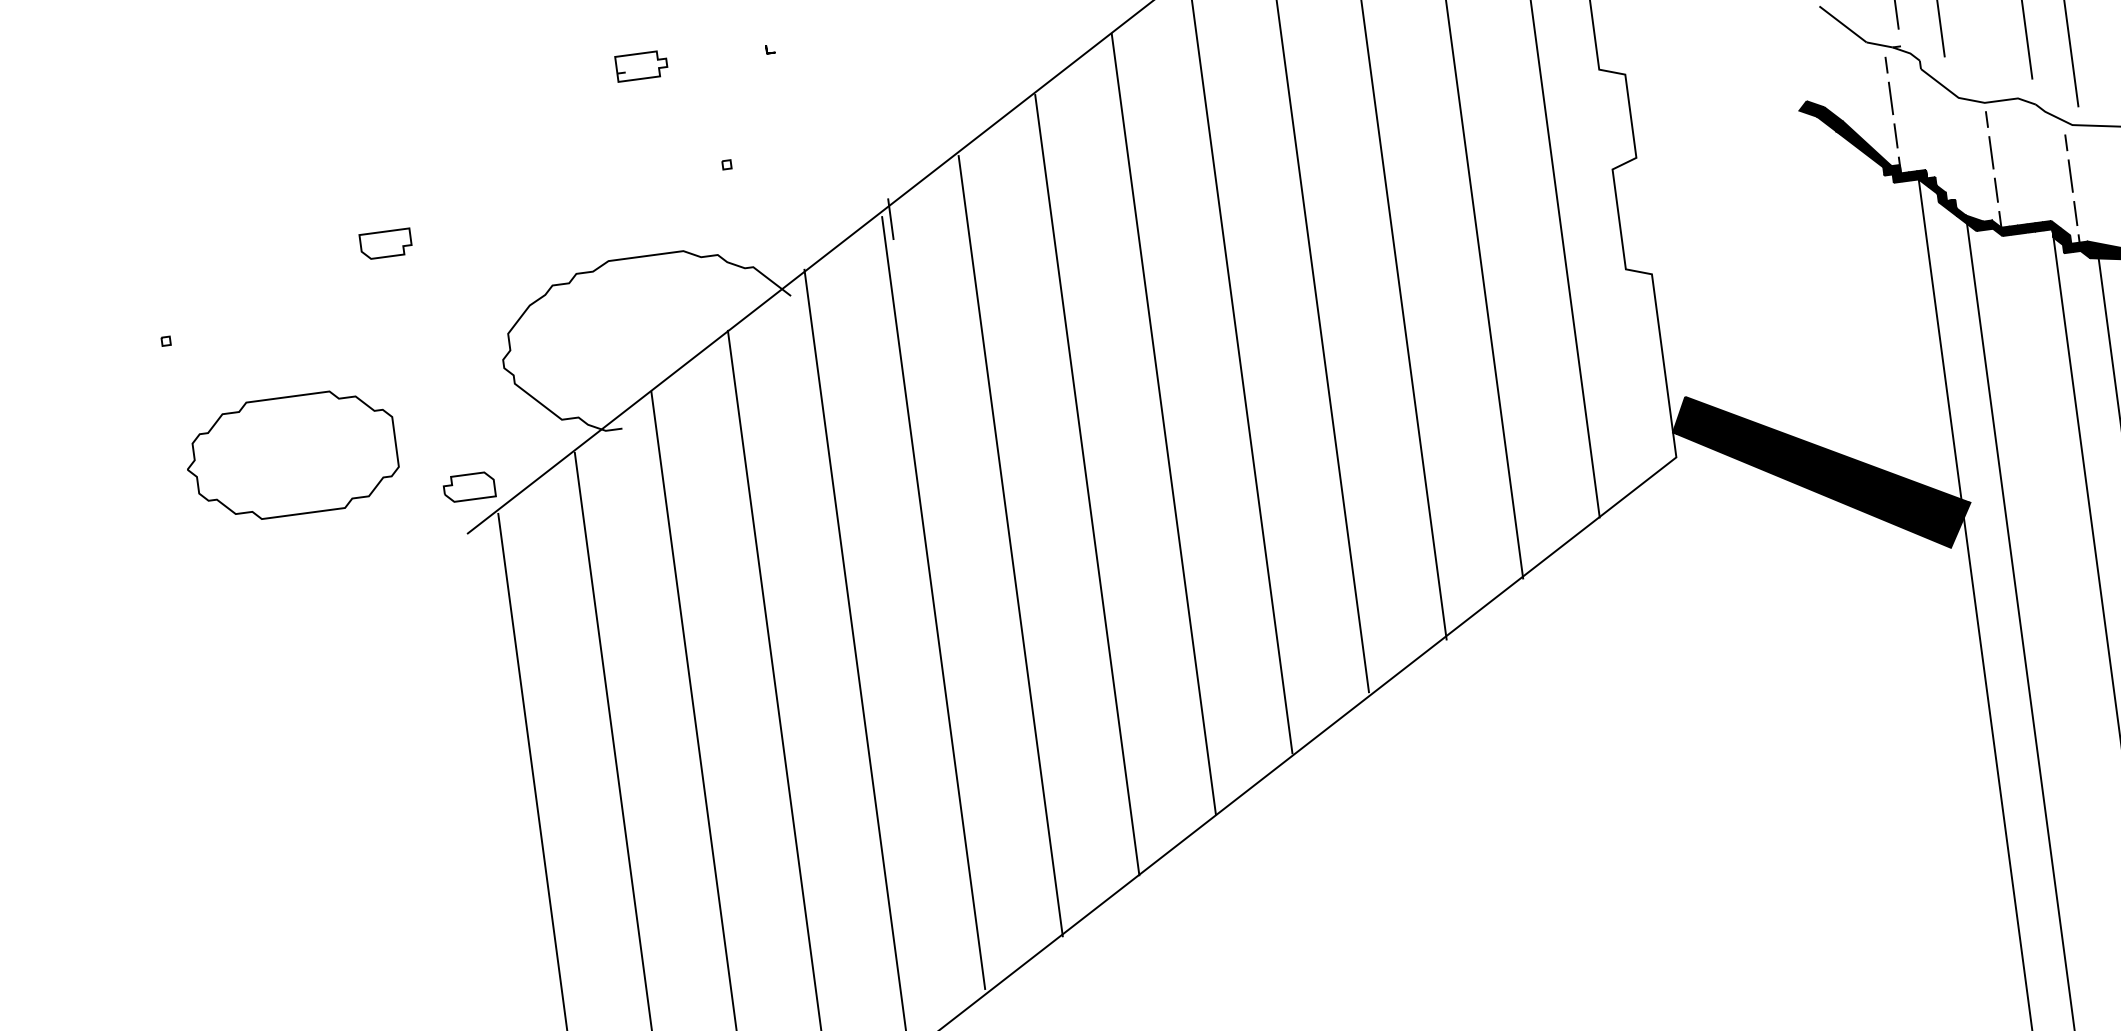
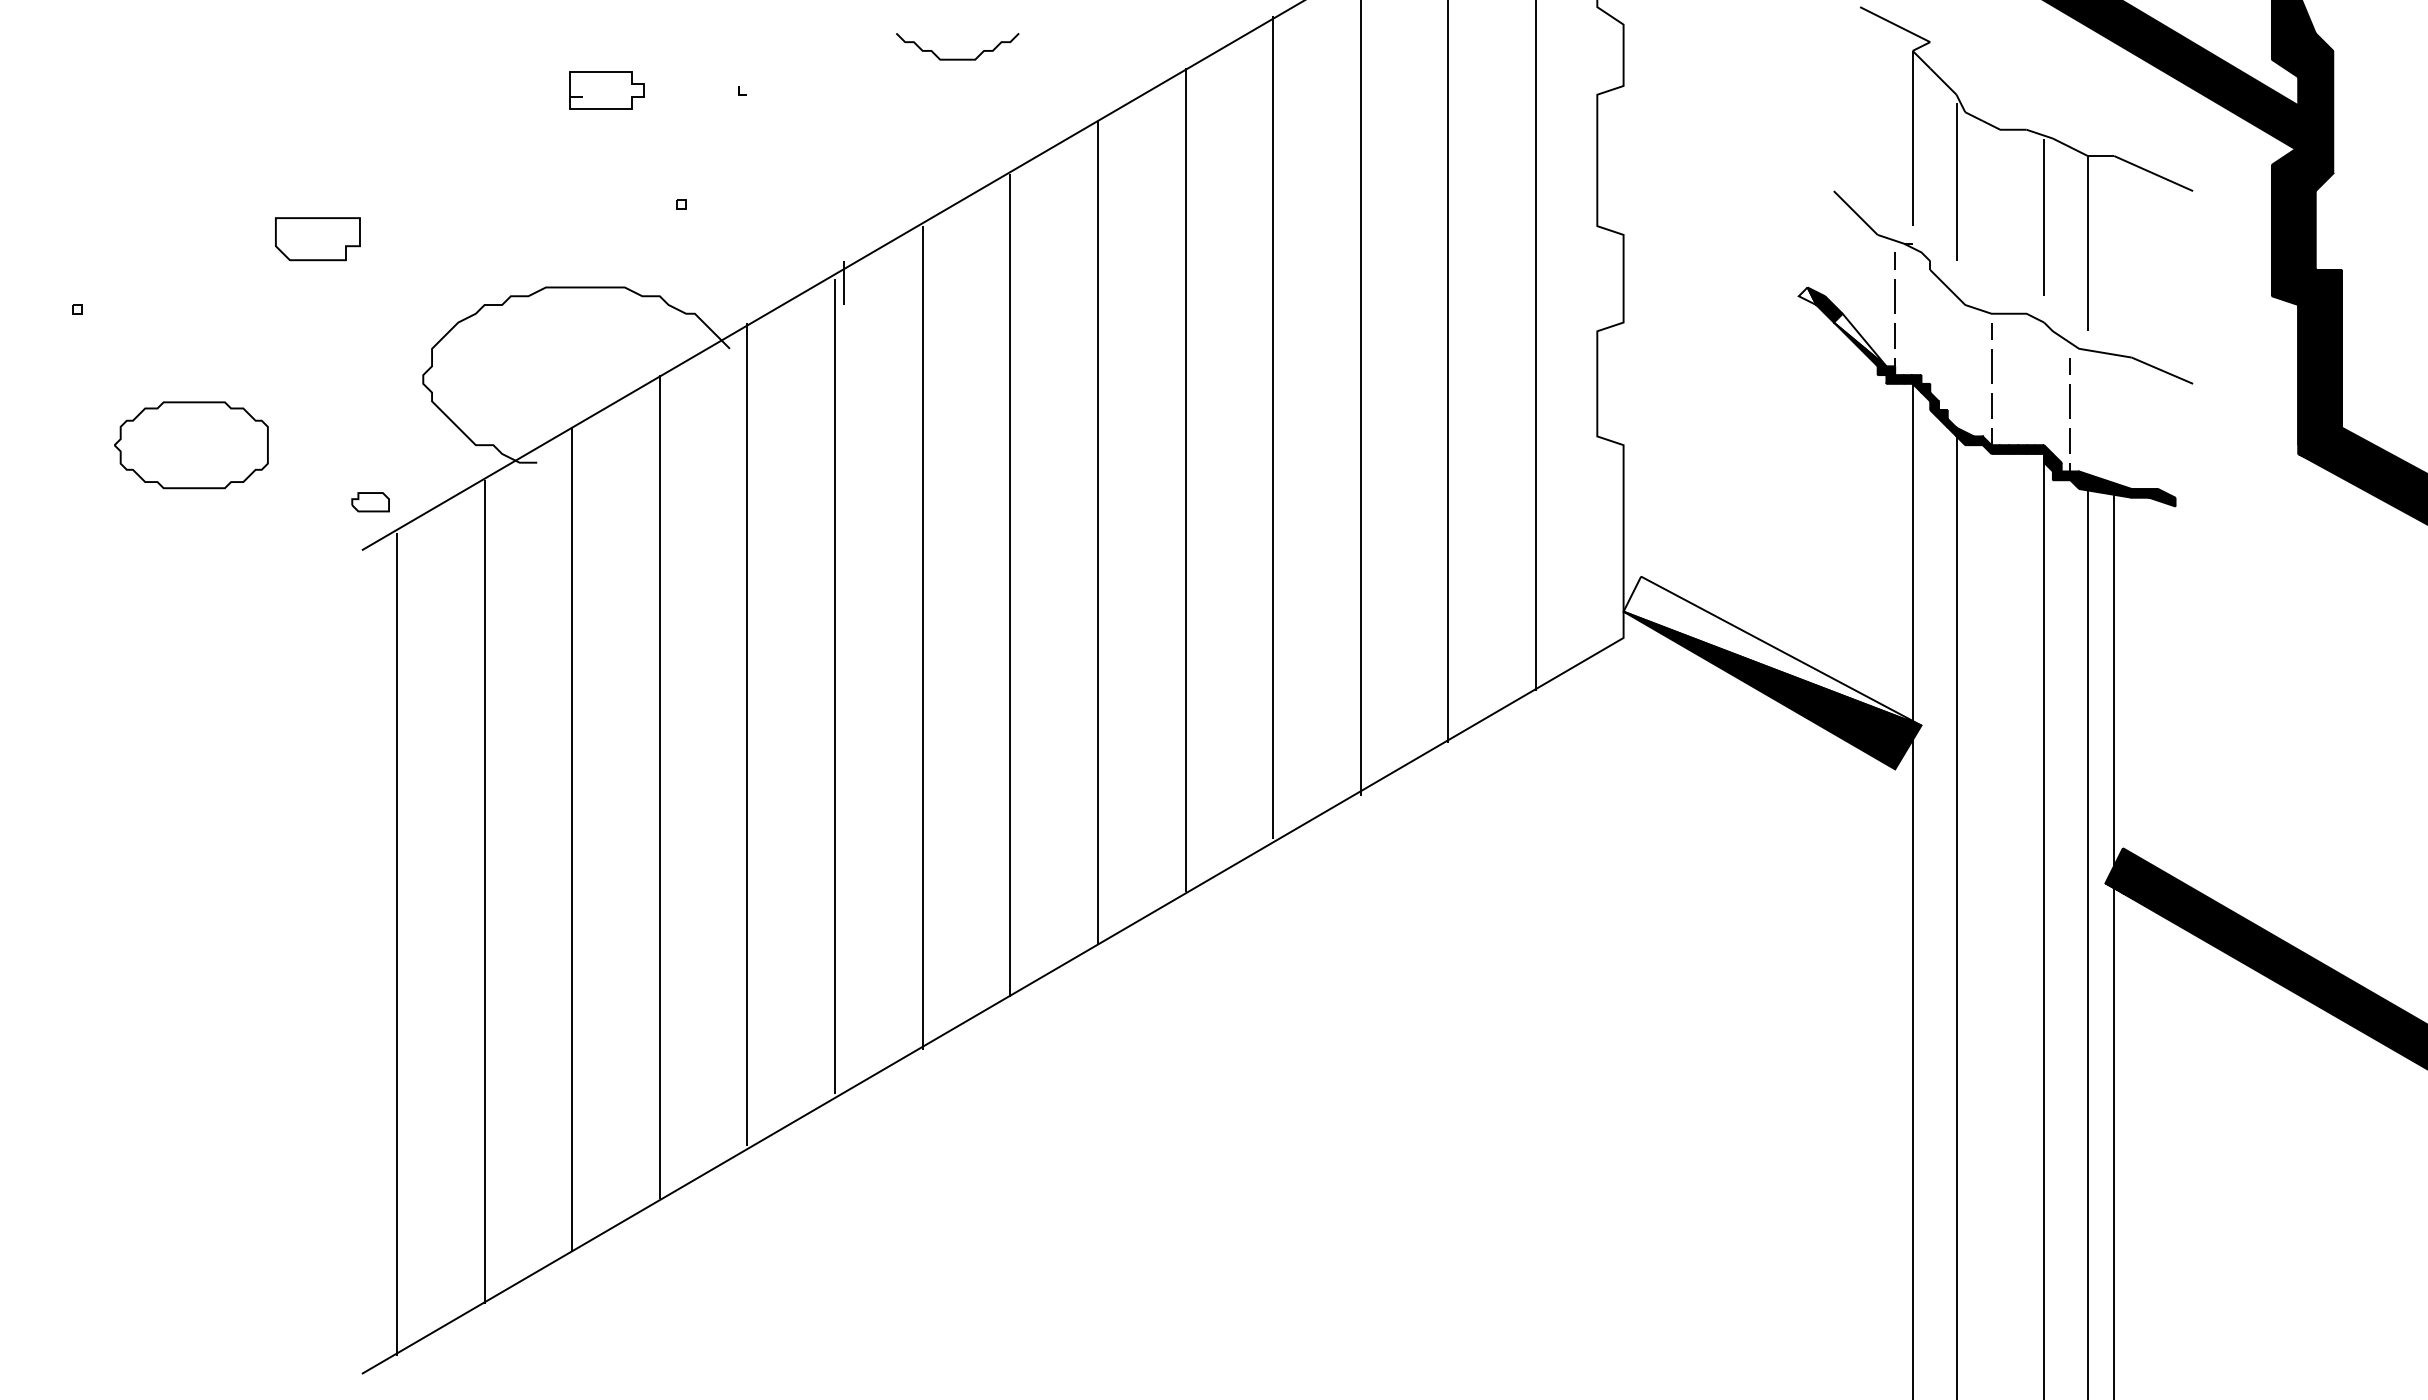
part: (641, 65) -> (607, 89), size x1.4
fill: (1807, 109) -> (1807, 296), removed
fill: (1862, 144) -> (1859, 339), removed
part: (386, 244) -> (318, 239), size x1.6
fill: (1819, 450) -> (1772, 650), removed
part: (291, 456) -> (191, 445), size x0.7
part: (469, 487) -> (370, 502), size x0.7

